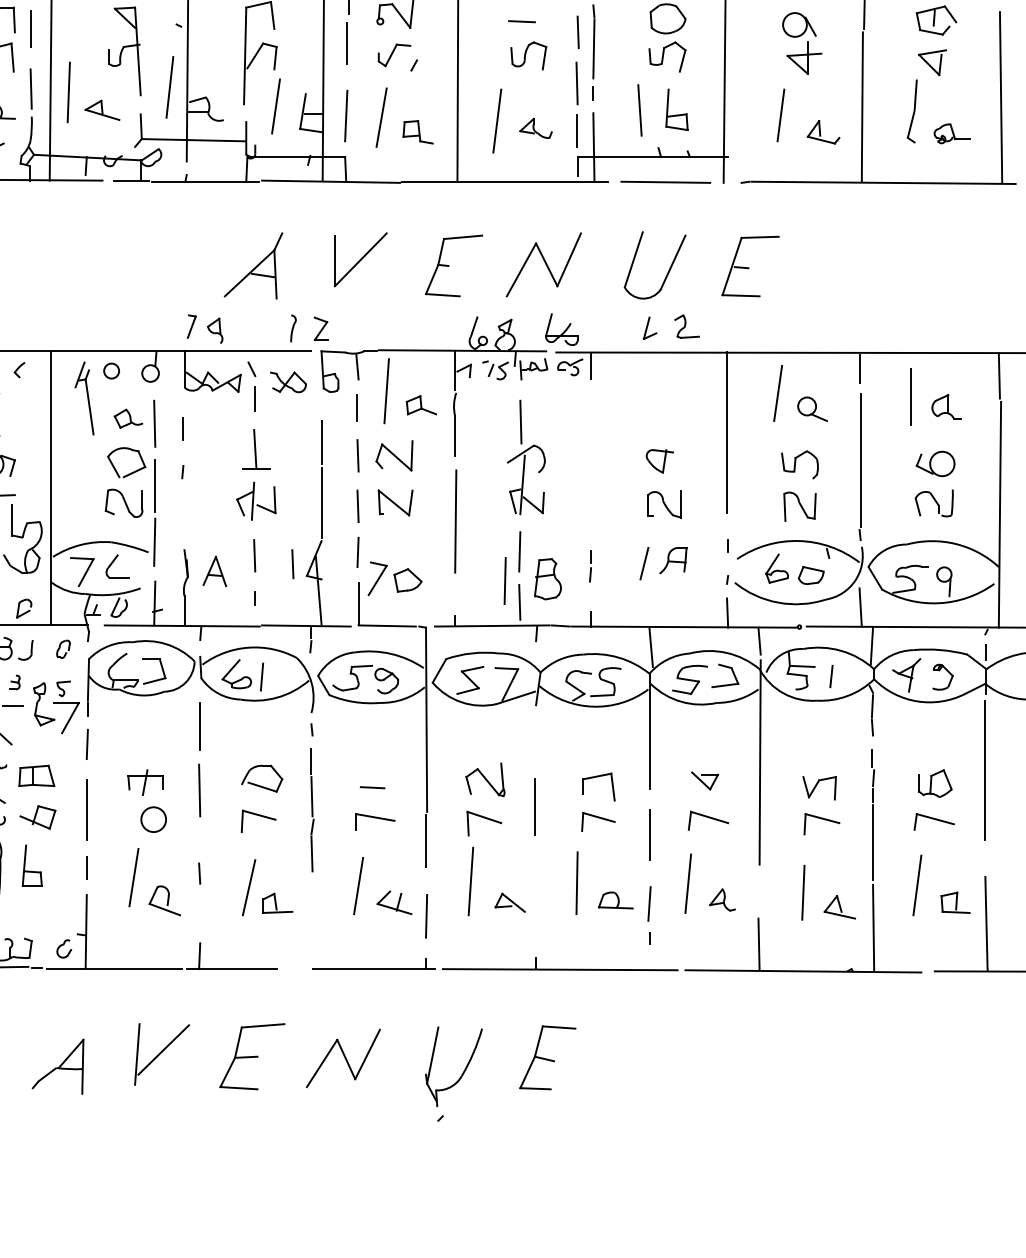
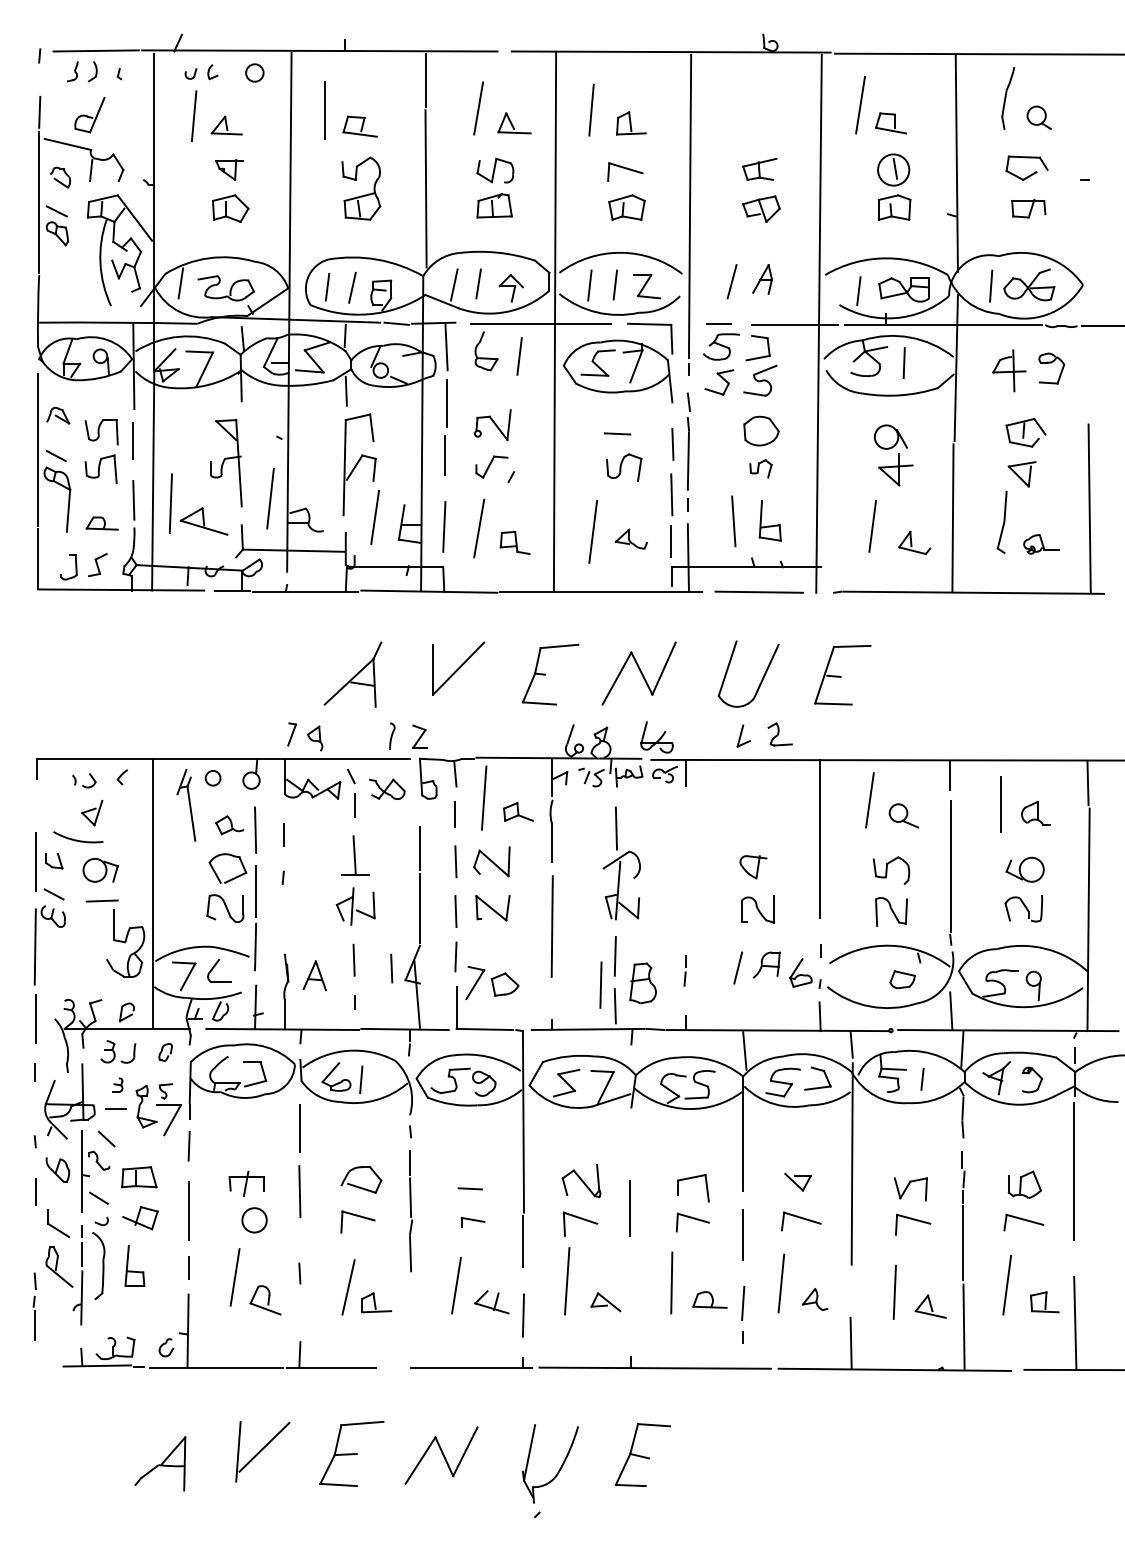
part: (667, 56) -> (760, 468), size x0.6
part: (101, 109) -> (203, 520), size x1.4
part: (776, 568) -> (800, 972), moved
part: (374, 821) -> (472, 1222), size x0.6

